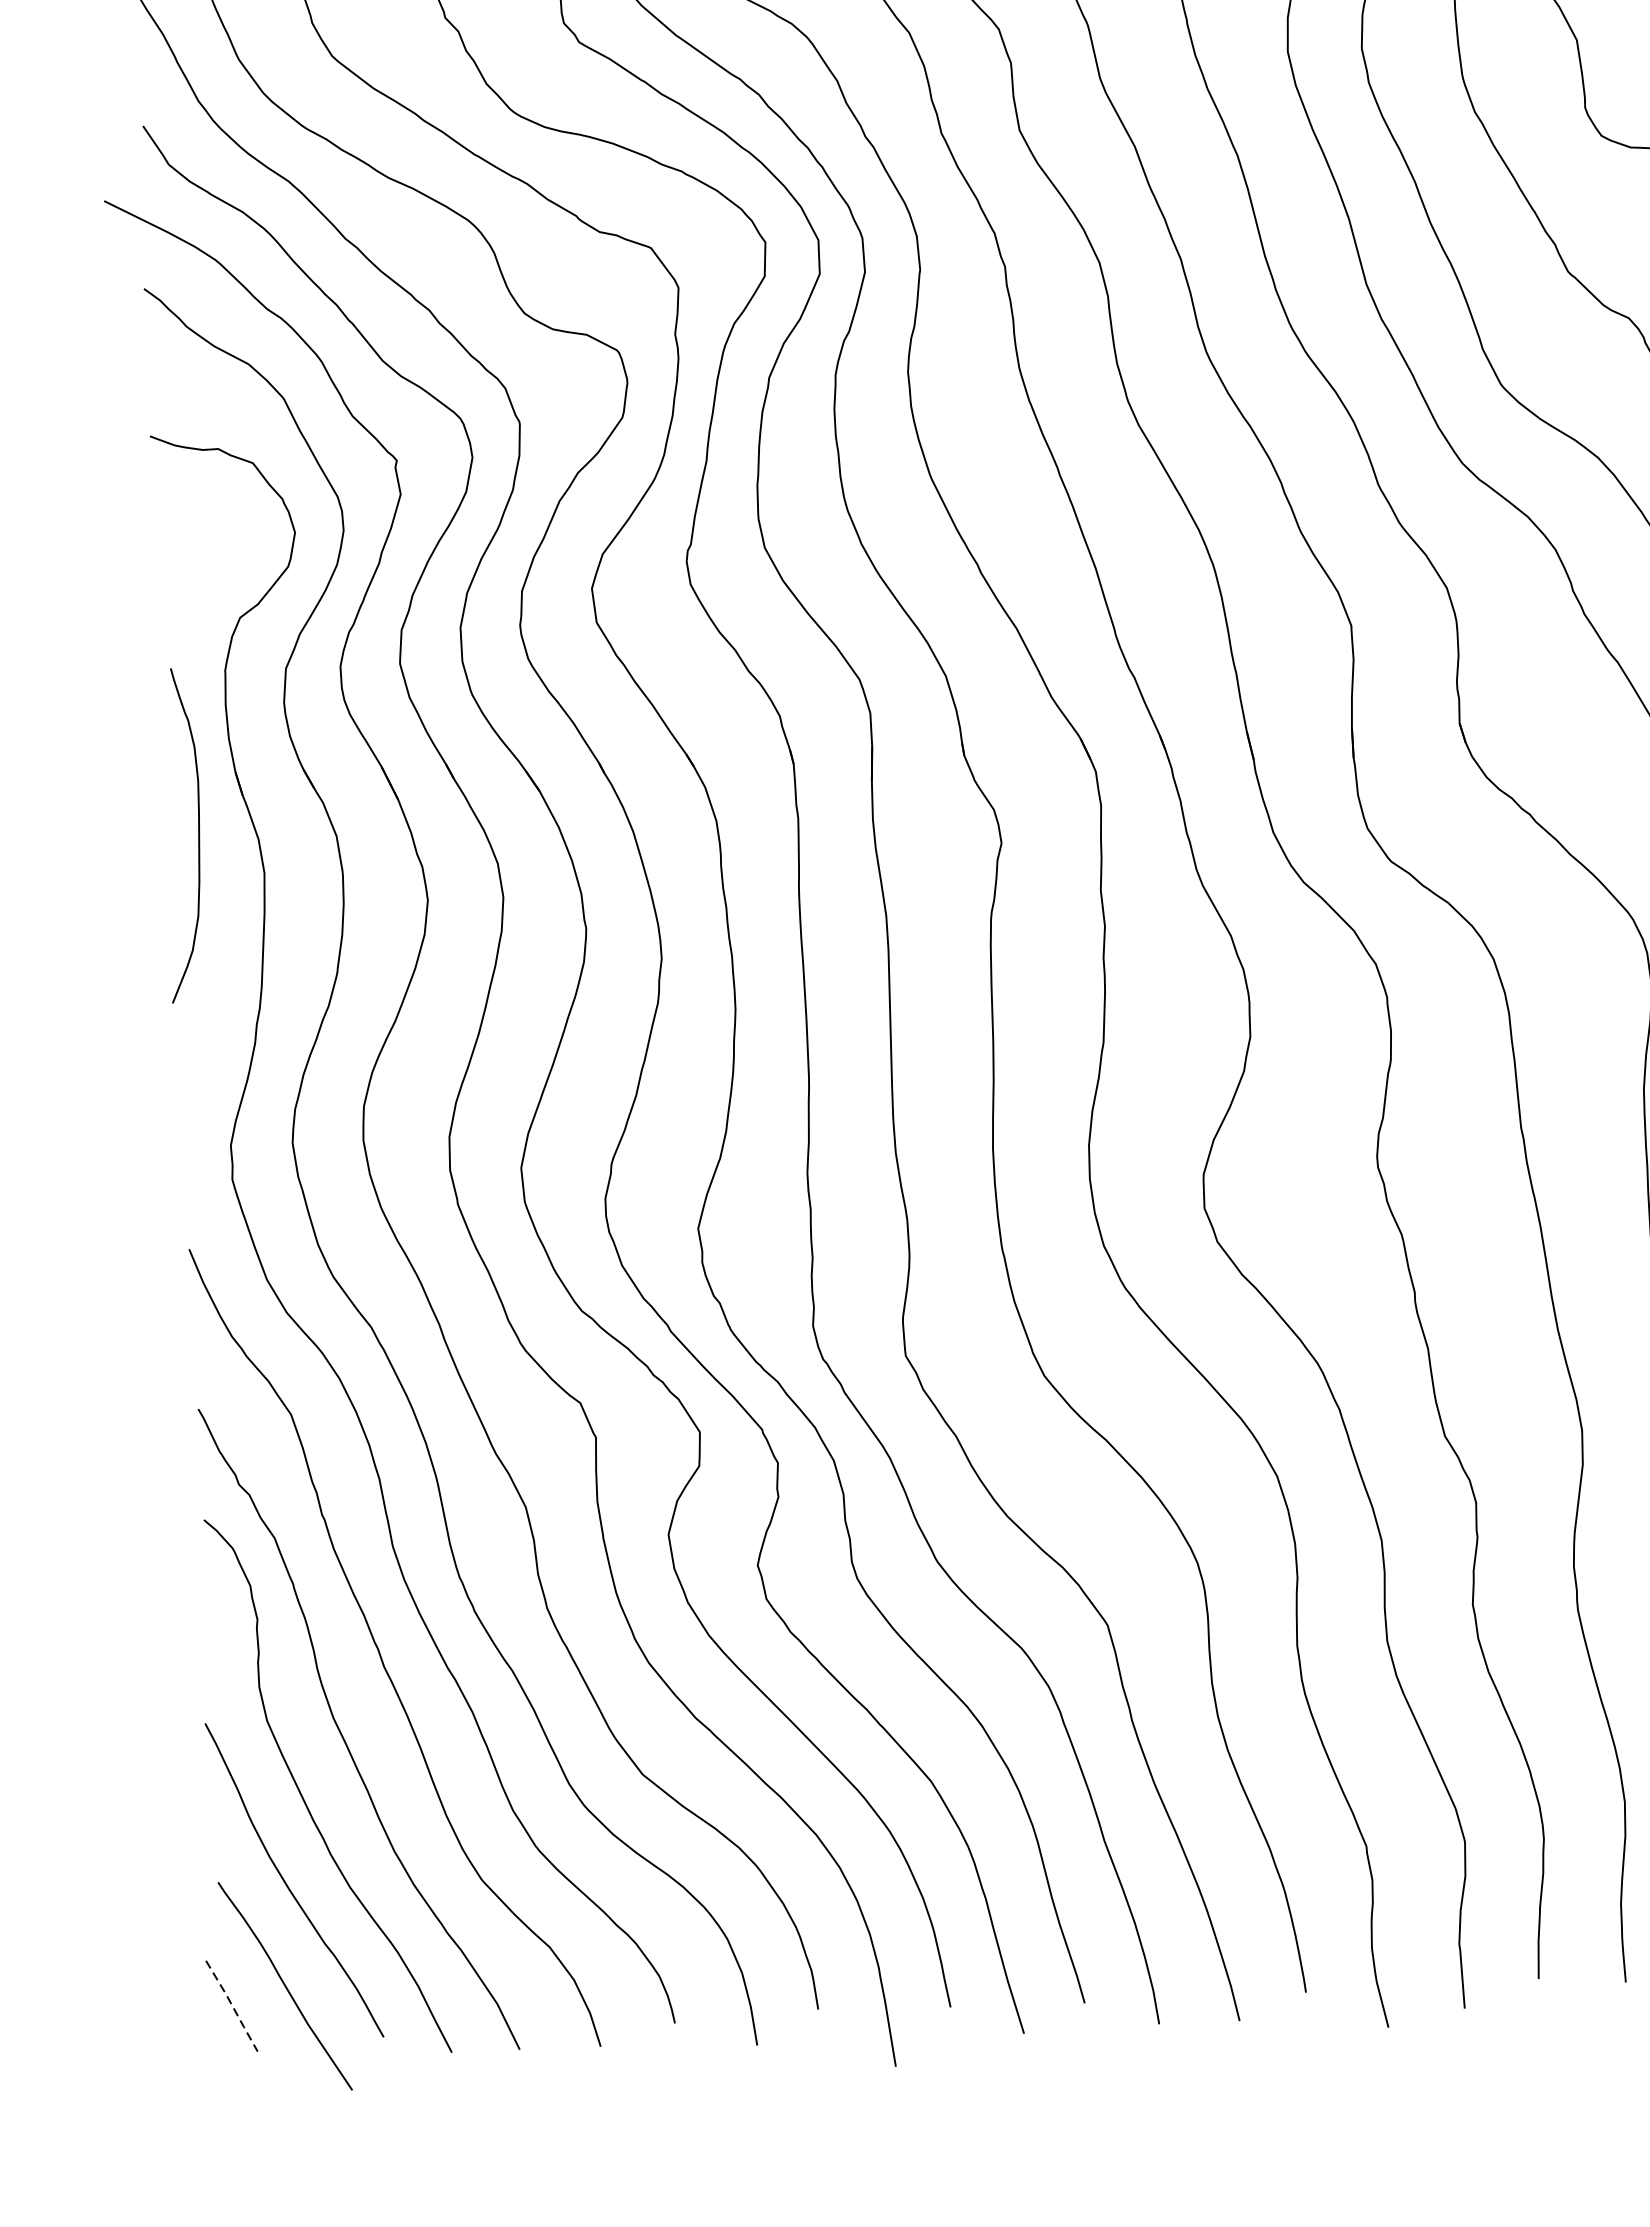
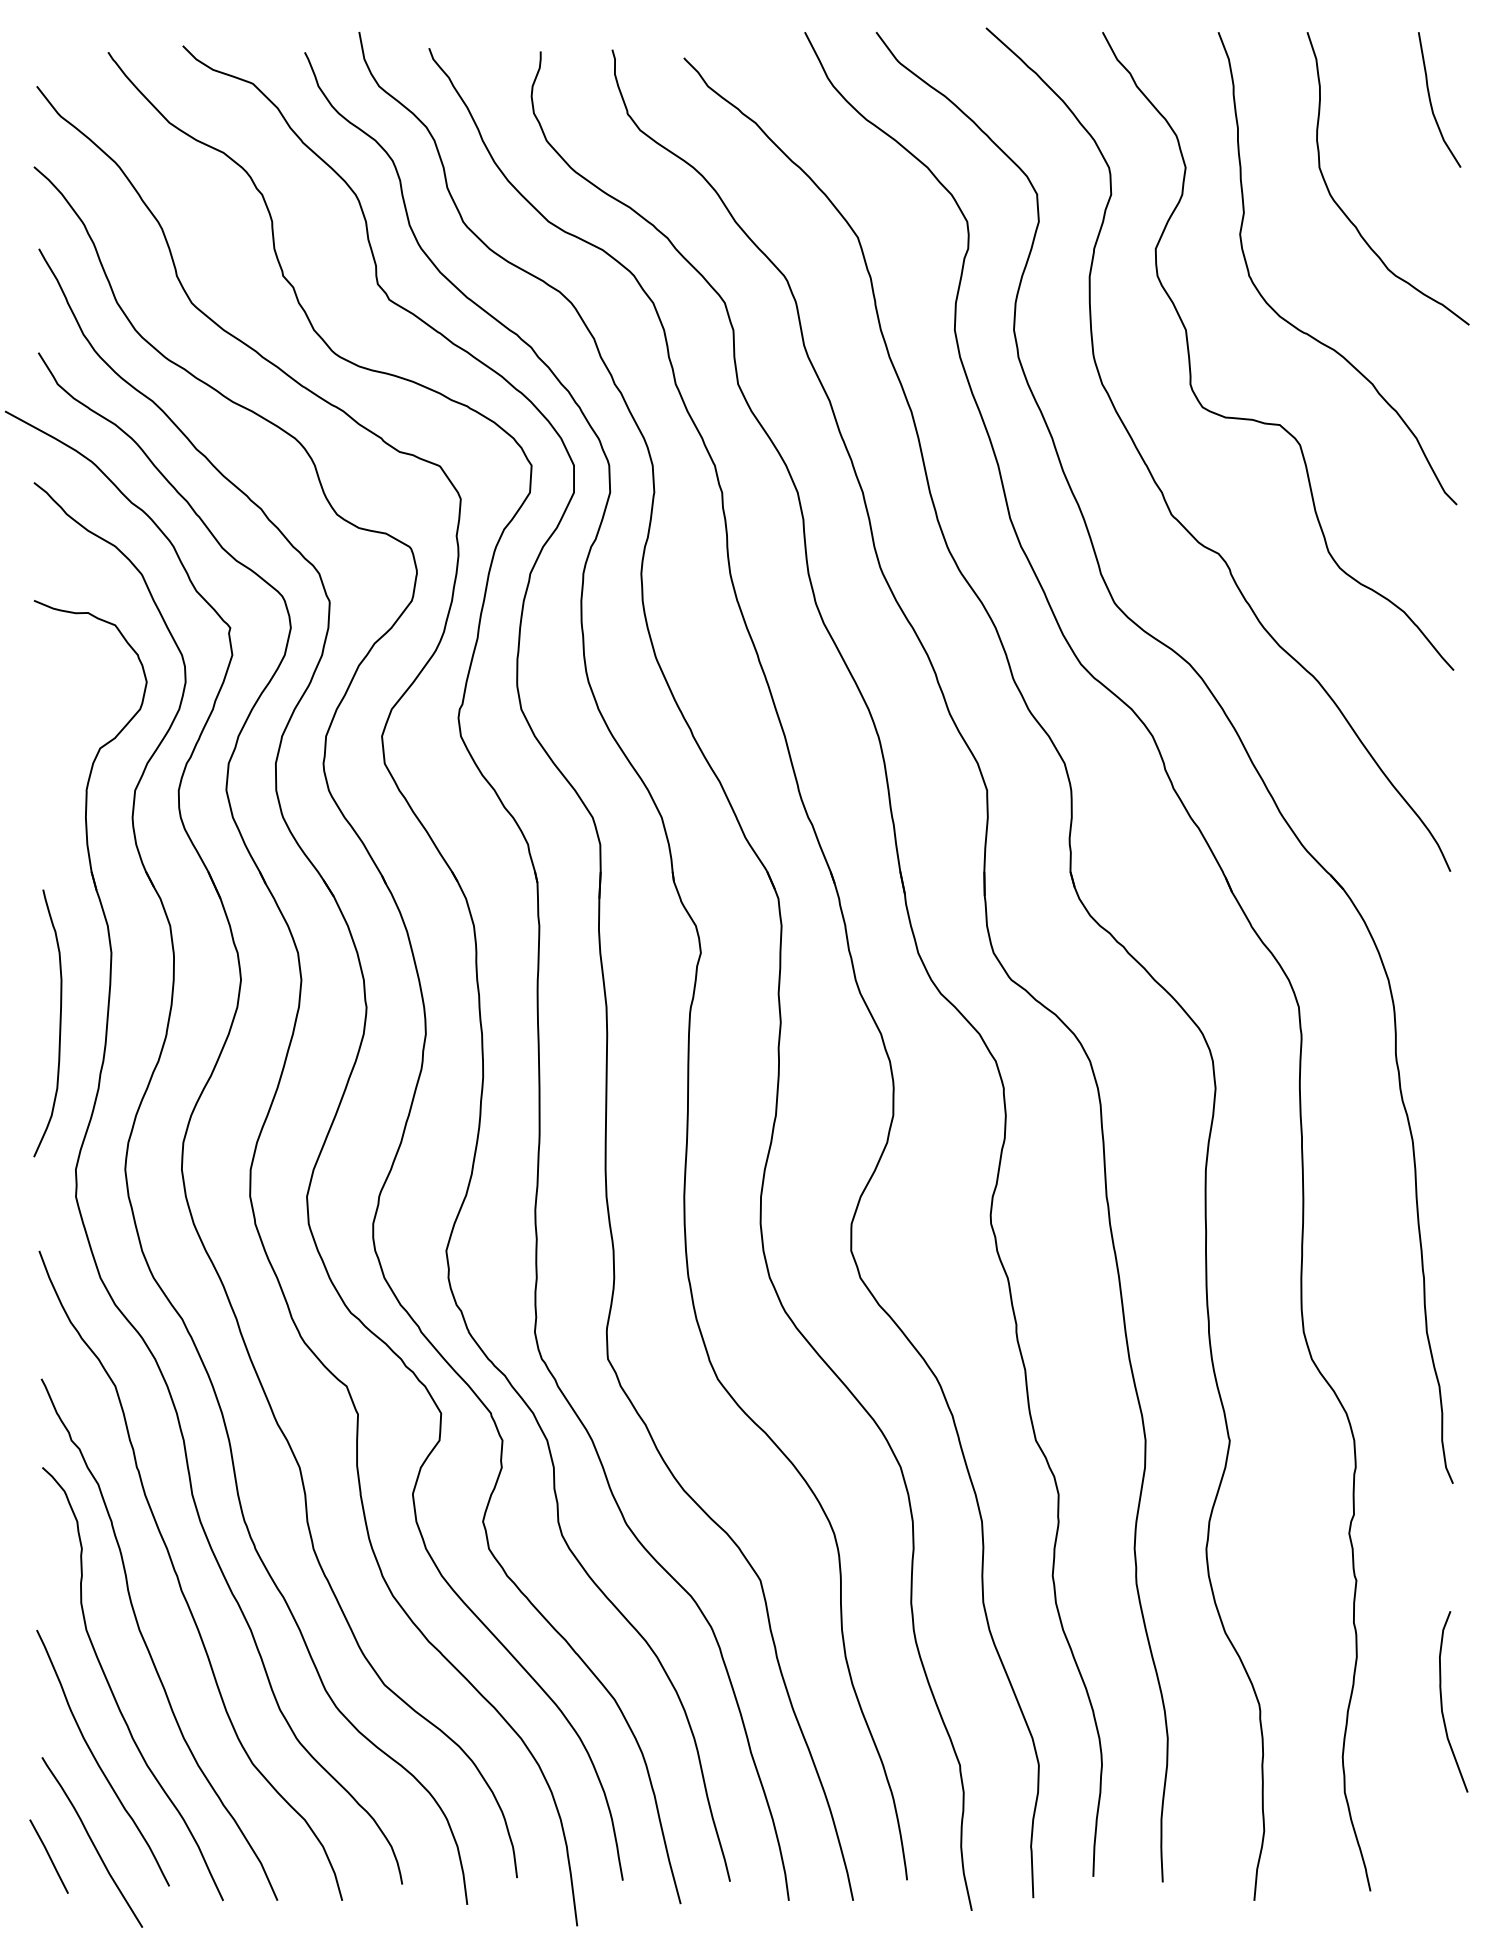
curve: (197, 835) -> (59, 1023), moved
line: (232, 2007) -> (49, 1857), dashed -> solid

